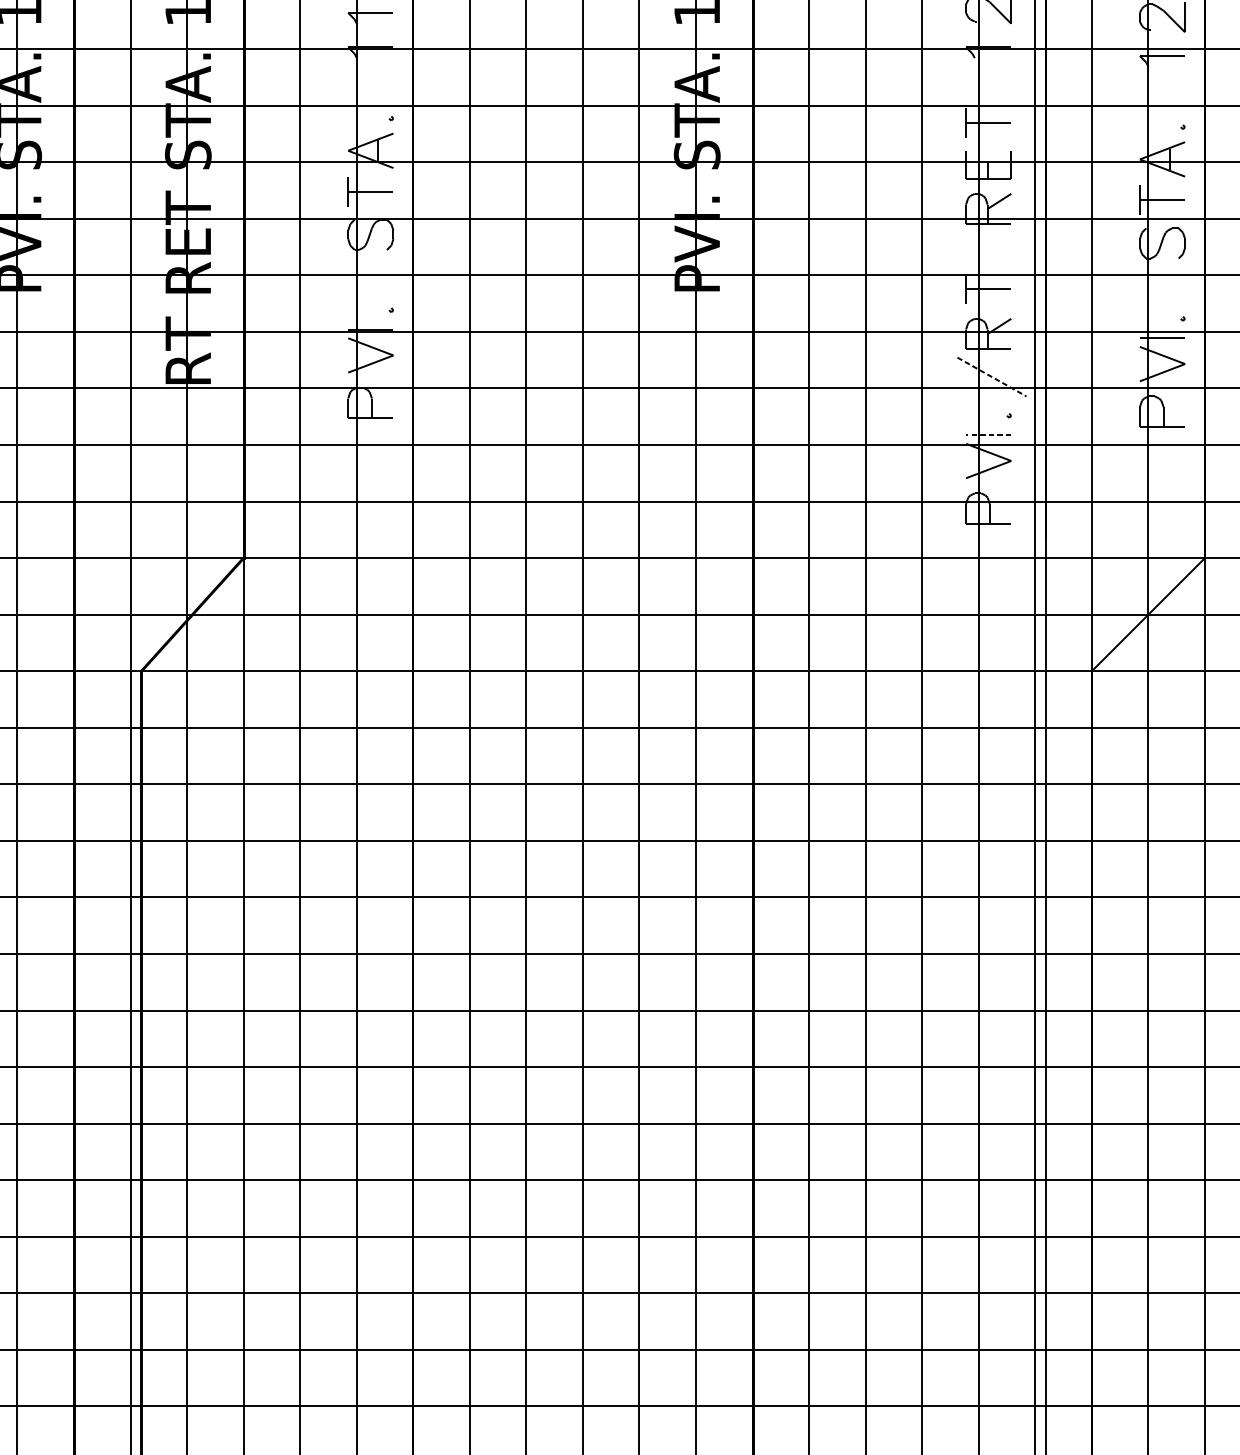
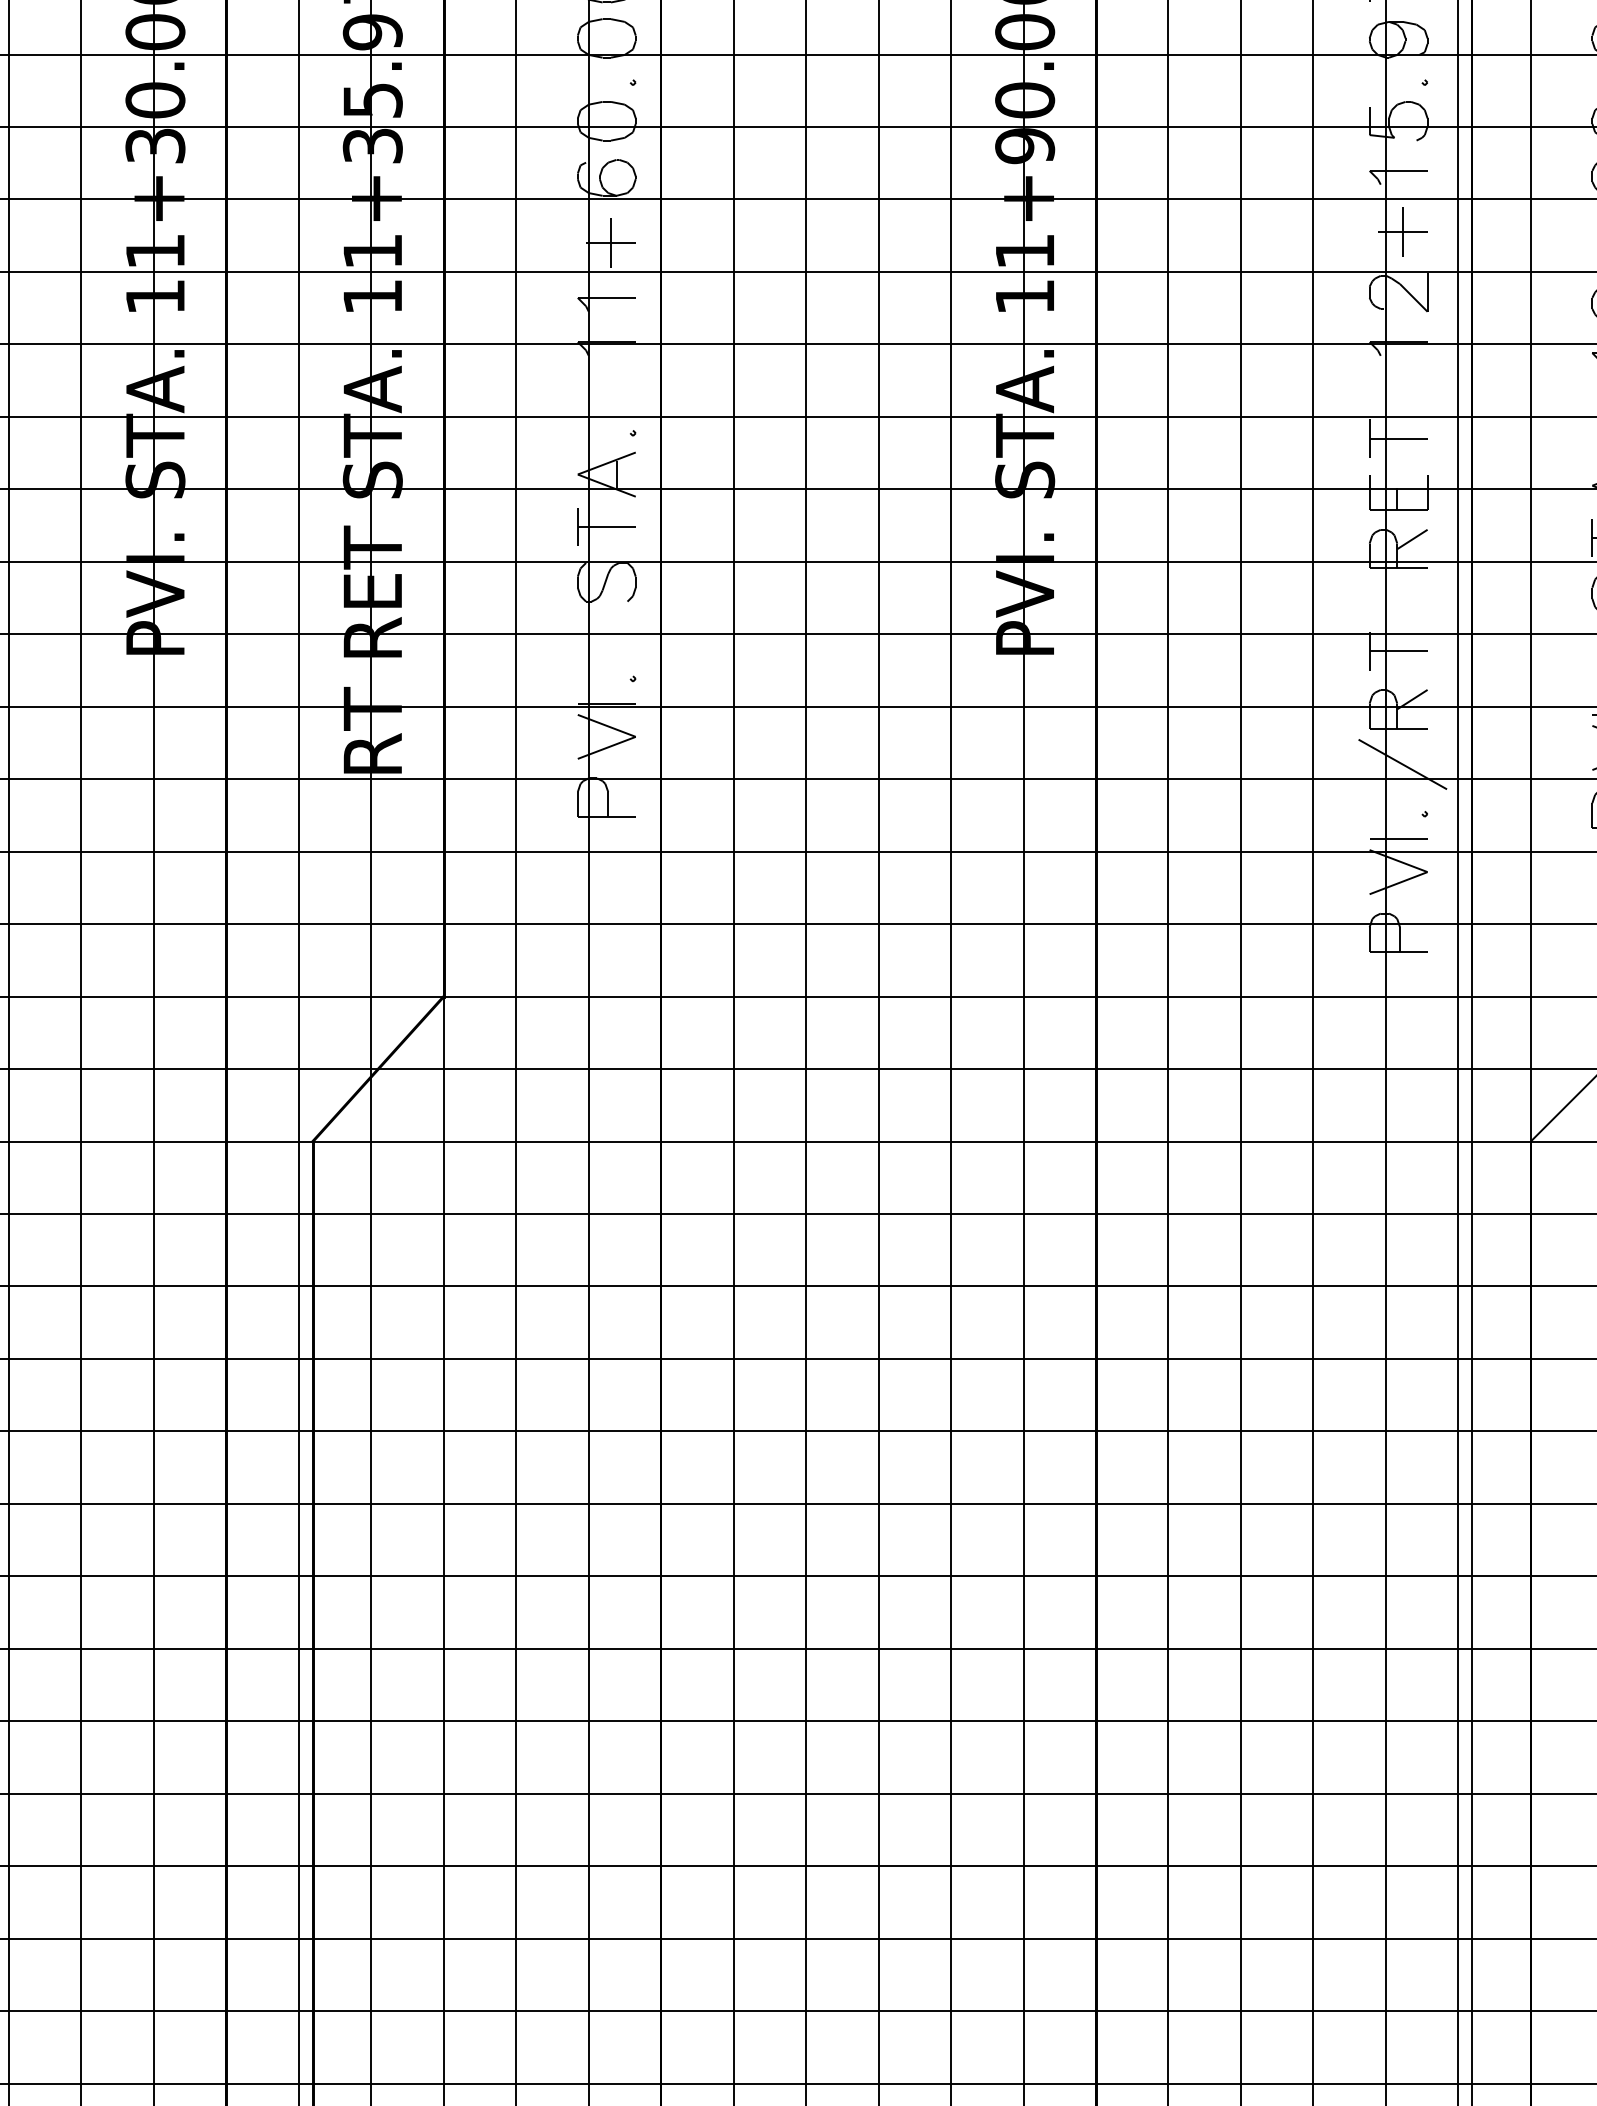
line: (991, 377) -> (1402, 764), dashed -> solid
line: (988, 435) -> (1398, 839), dashed -> solid

